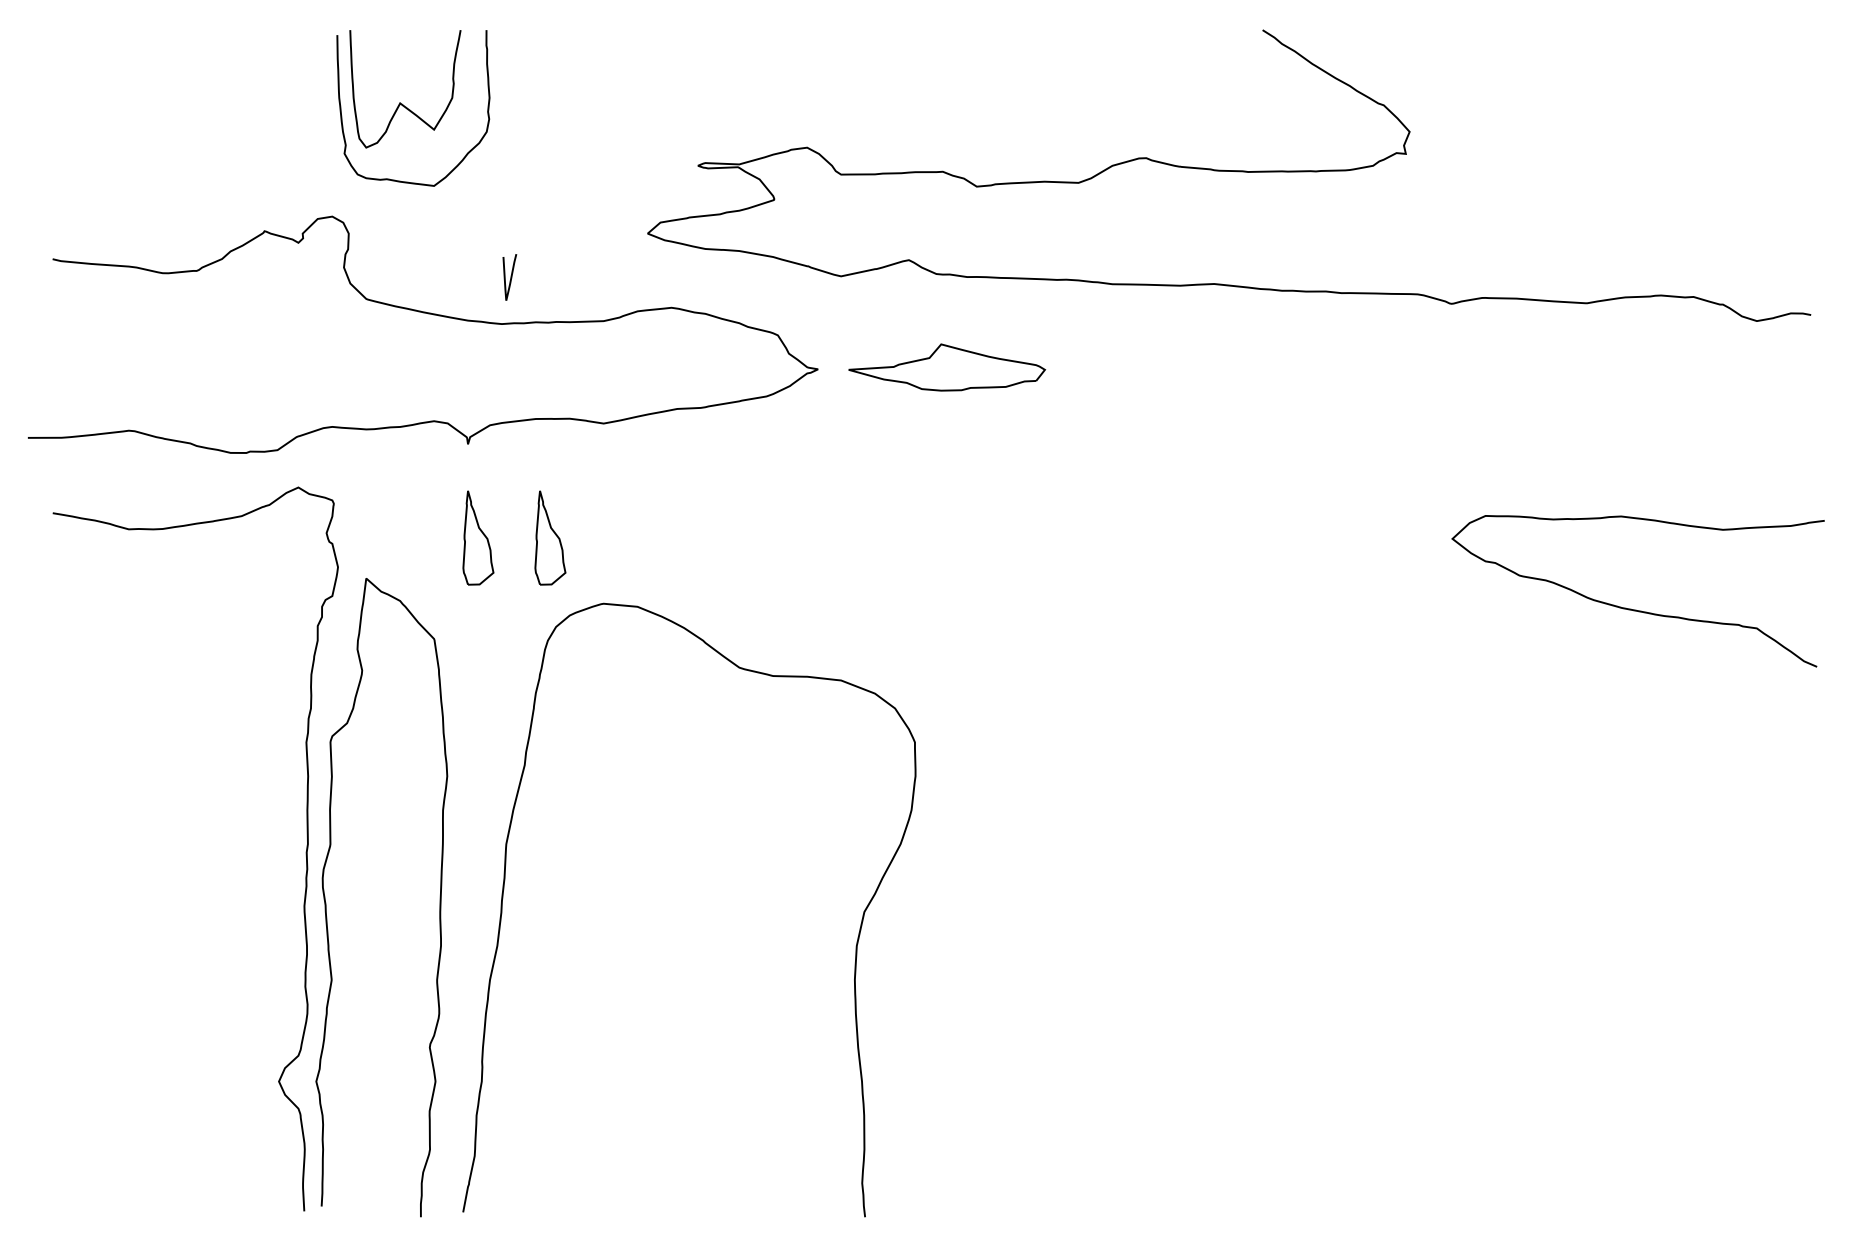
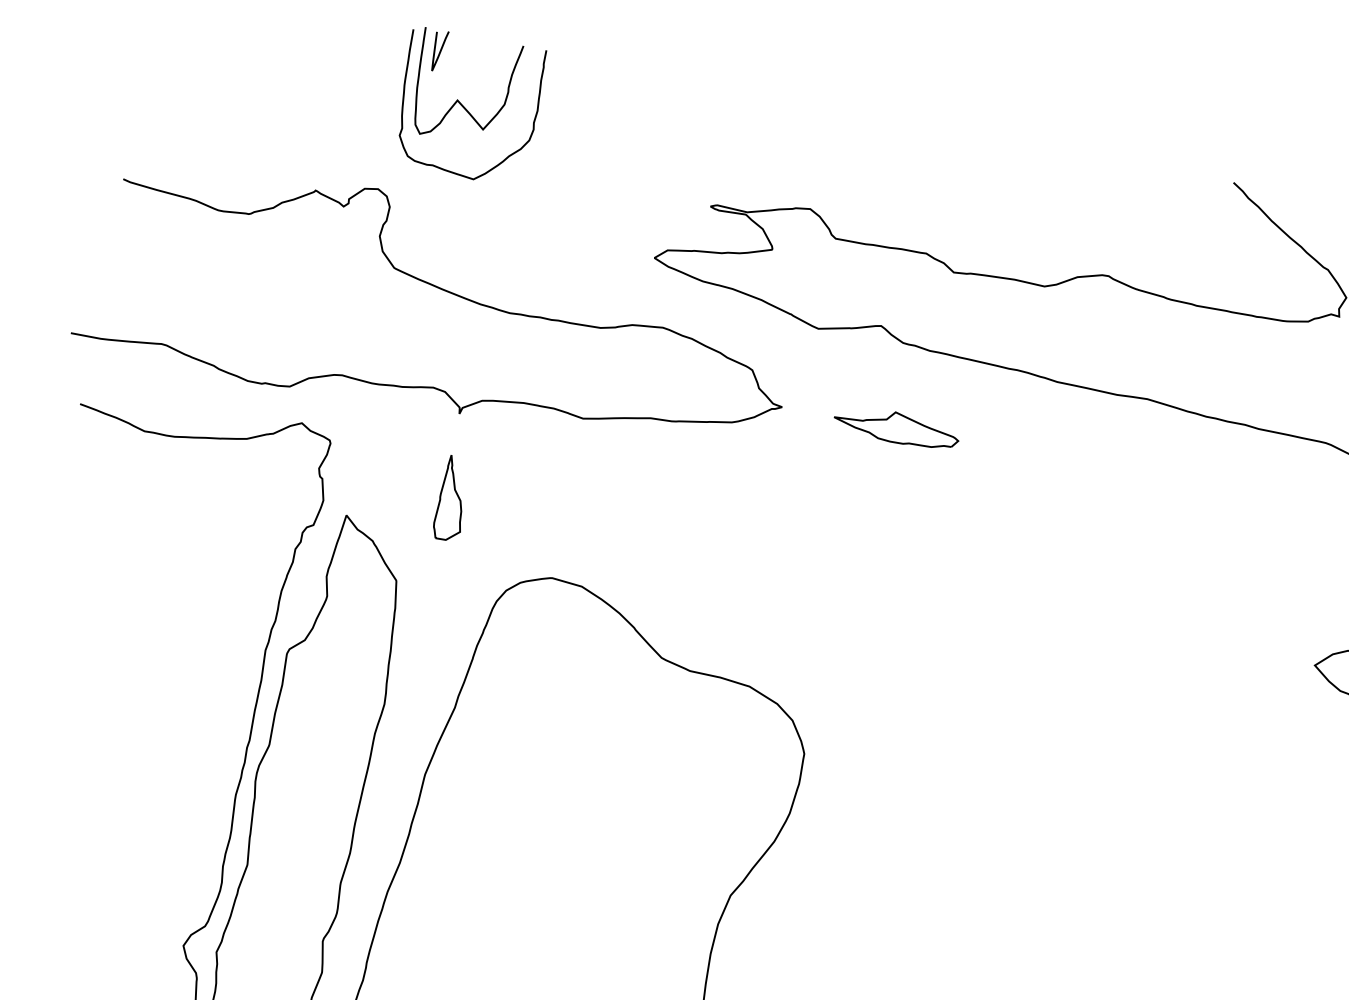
curve: (510, 277) -> (439, 51), moved
part: (946, 367) -> (896, 427), size x0.71
part: (550, 537) -> (516, 510), removed

